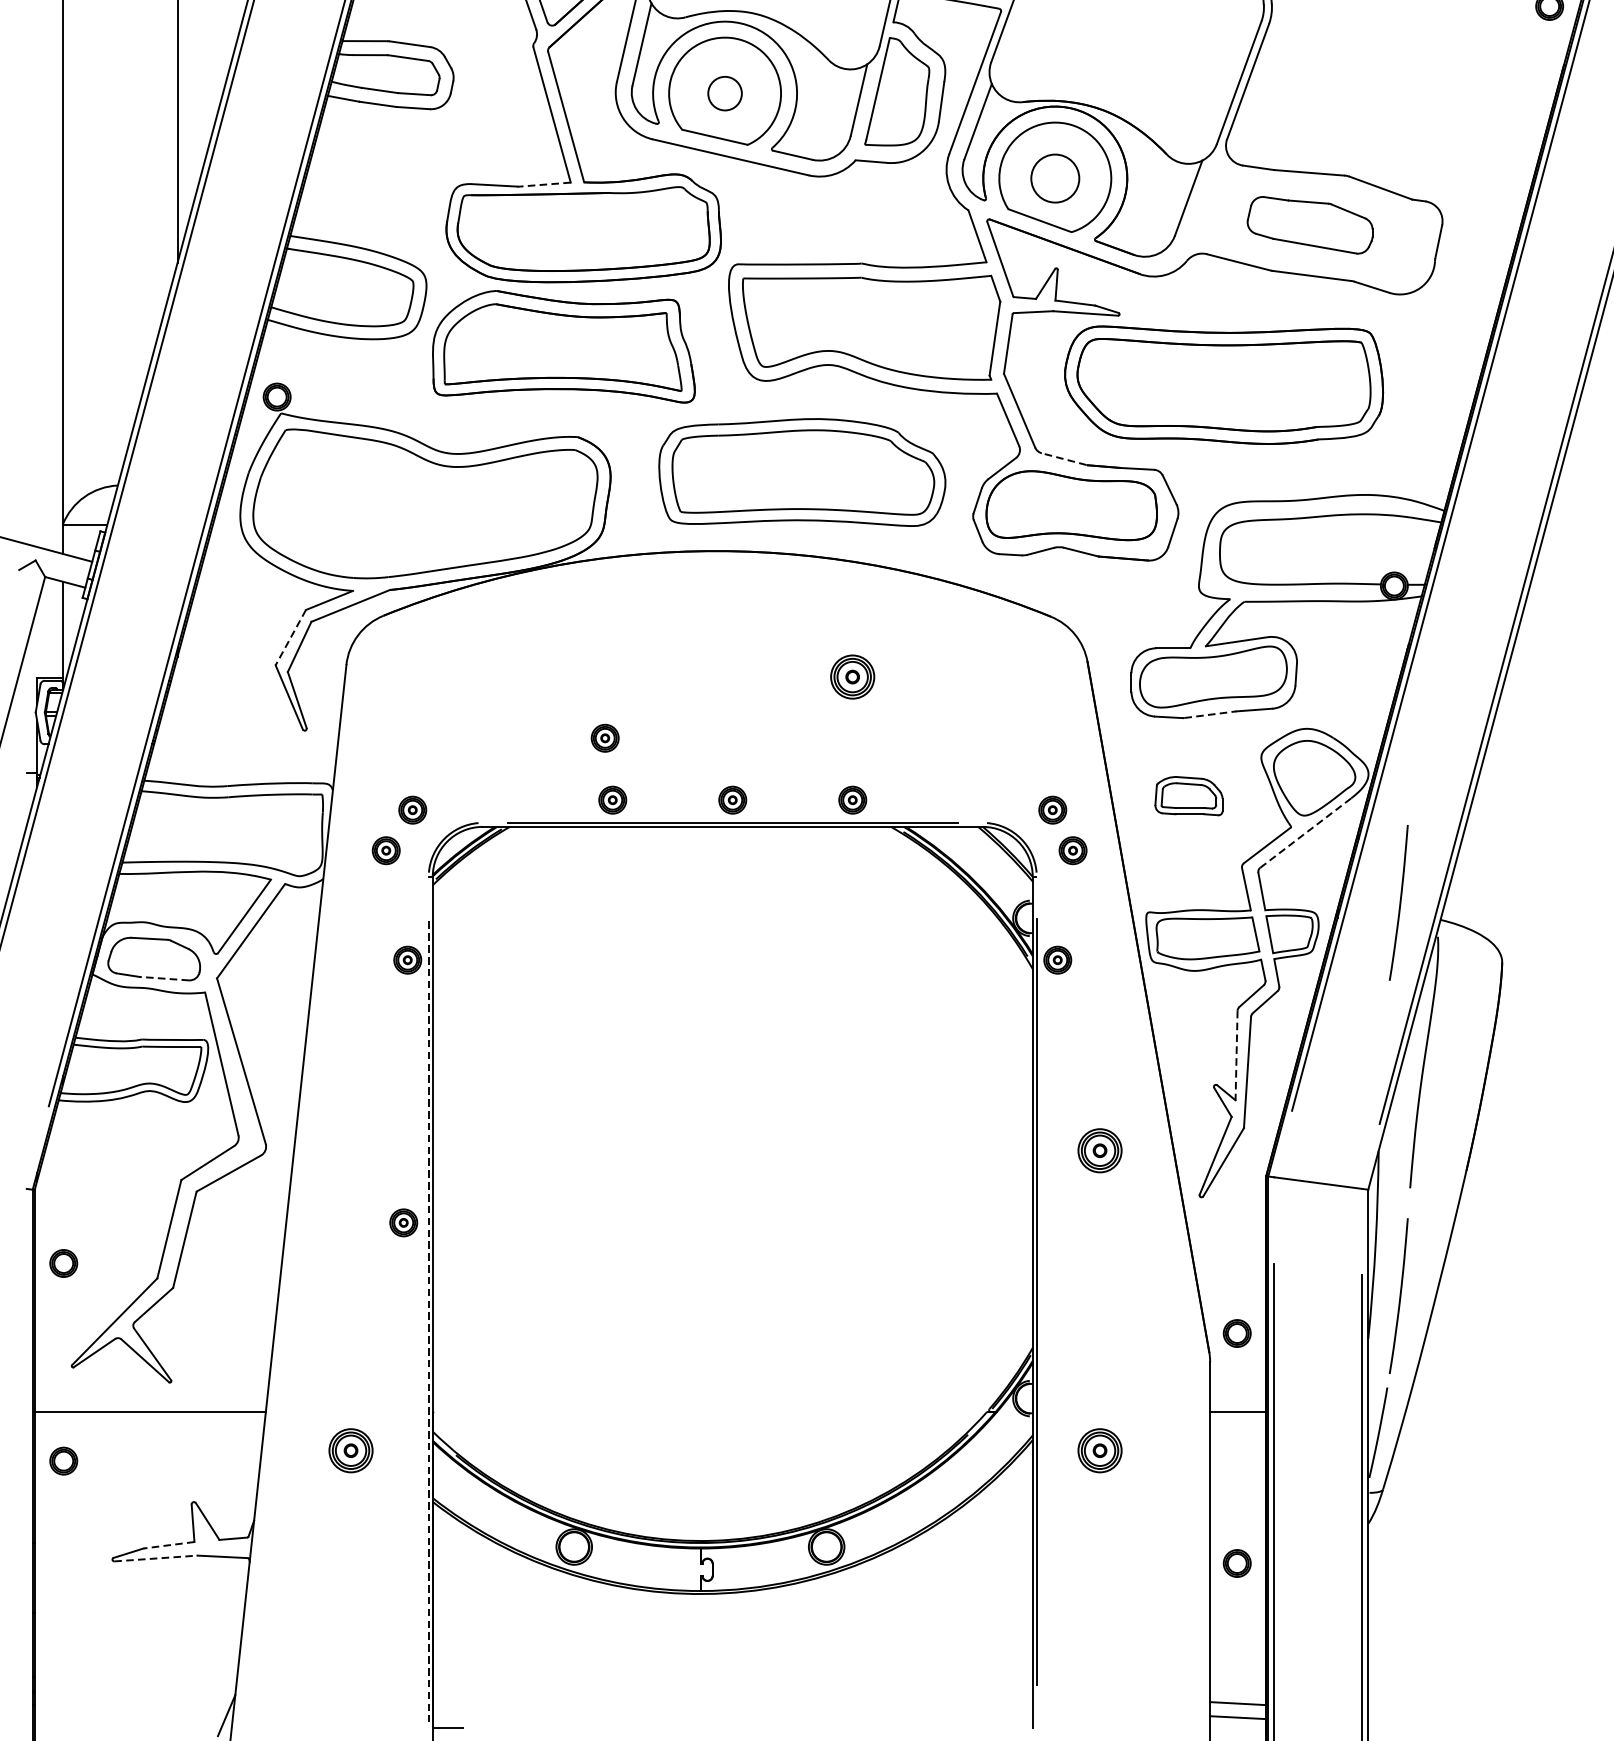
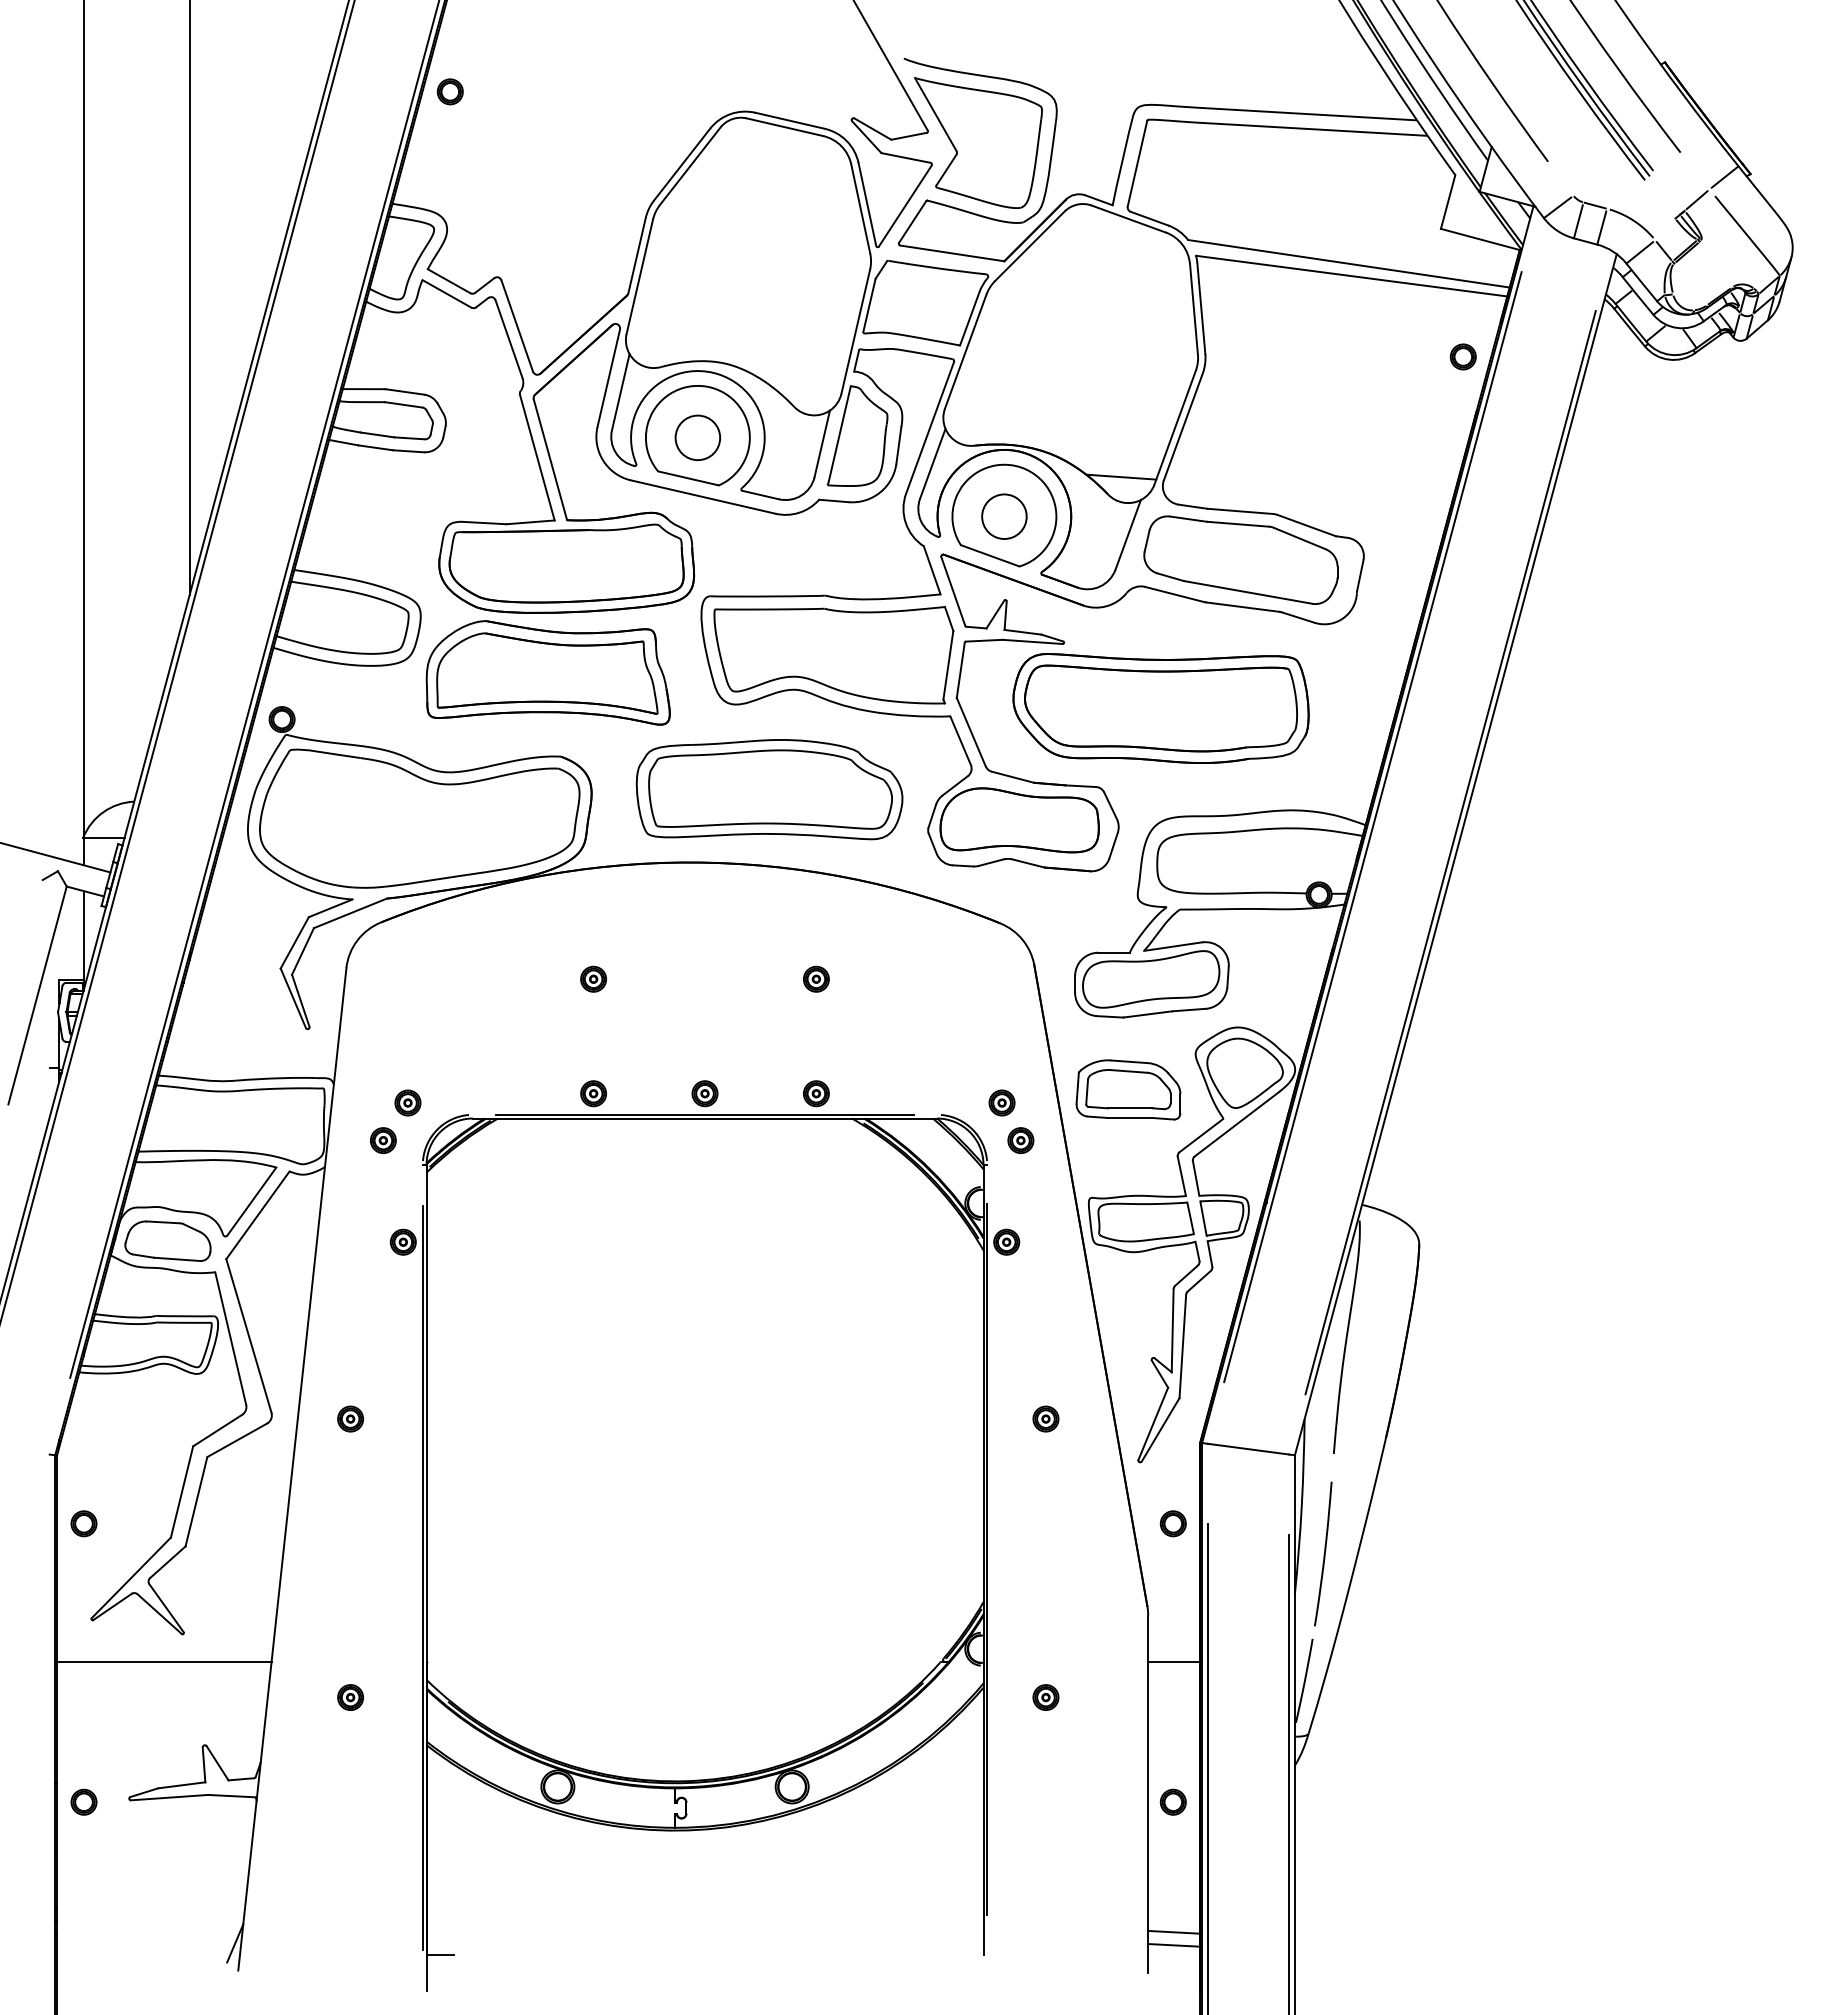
circle: (724, 93) -> (697, 437), size x1.43
line: (1181, 135) -> (1121, 476), added
line: (545, 184) -> (531, 522), dashed -> solid
part: (1309, 224) -> (1240, 559), size x1.67
line: (1064, 459) -> (1012, 777), dashed -> solid
line: (290, 638) -> (294, 943), dashed -> solid
part: (852, 676) -> (816, 978), size x0.62
line: (1210, 714) -> (1148, 1014), dashed -> solid
part: (605, 737) -> (593, 978), moved
part: (1188, 795) -> (1128, 1089), size x1.67
line: (1306, 832) -> (1237, 1123), dashed -> solid
curve: (1400, 902) -> (1324, 1188), removed
line: (163, 978) -> (176, 1259), dashed -> solid
line: (1236, 1055) -> (1172, 1330), dashed -> solid
part: (1099, 1150) -> (1045, 1418), size x0.62
part: (403, 1222) -> (350, 1418), moved
line: (428, 1322) -> (422, 1578), dashed -> solid
part: (1236, 1333) -> (1172, 1523), moved
part: (350, 1450) -> (350, 1697), size x0.62
part: (1099, 1450) -> (1045, 1697), size x0.62
part: (63, 1460) -> (83, 1801), moved
line: (168, 1545) -> (181, 1785), dashed -> solid
line: (155, 1558) -> (169, 1797), dashed -> solid

